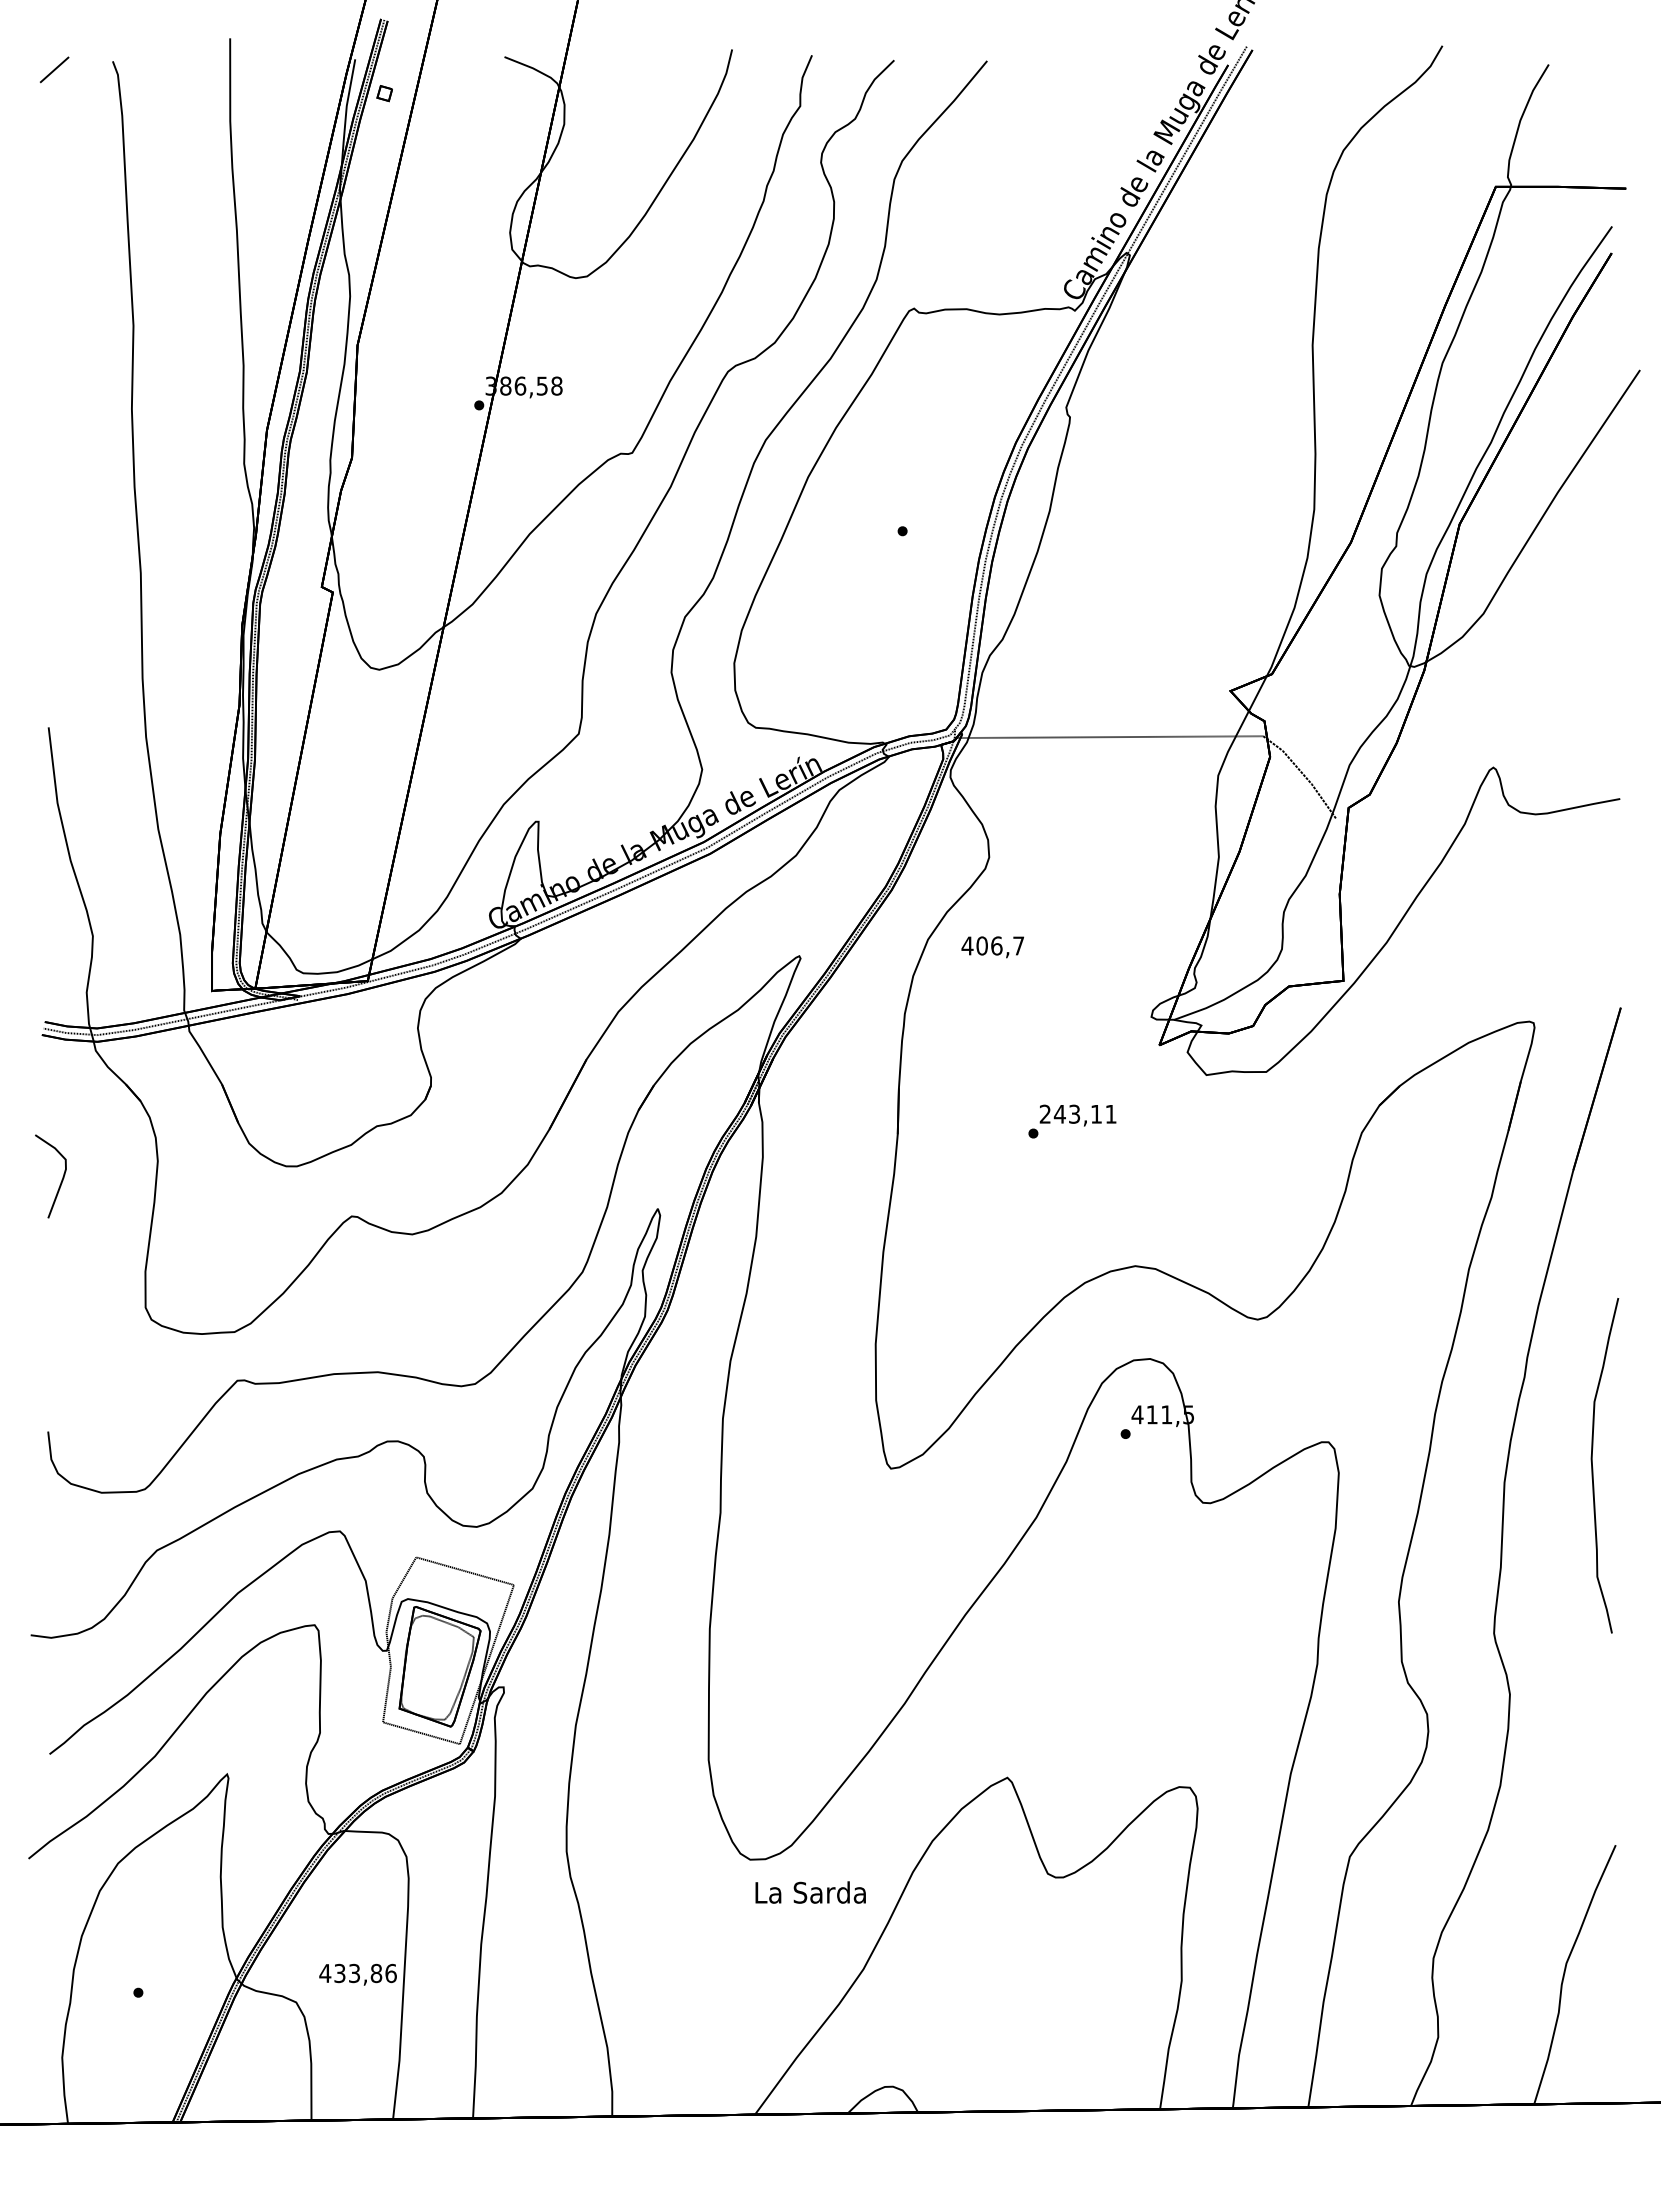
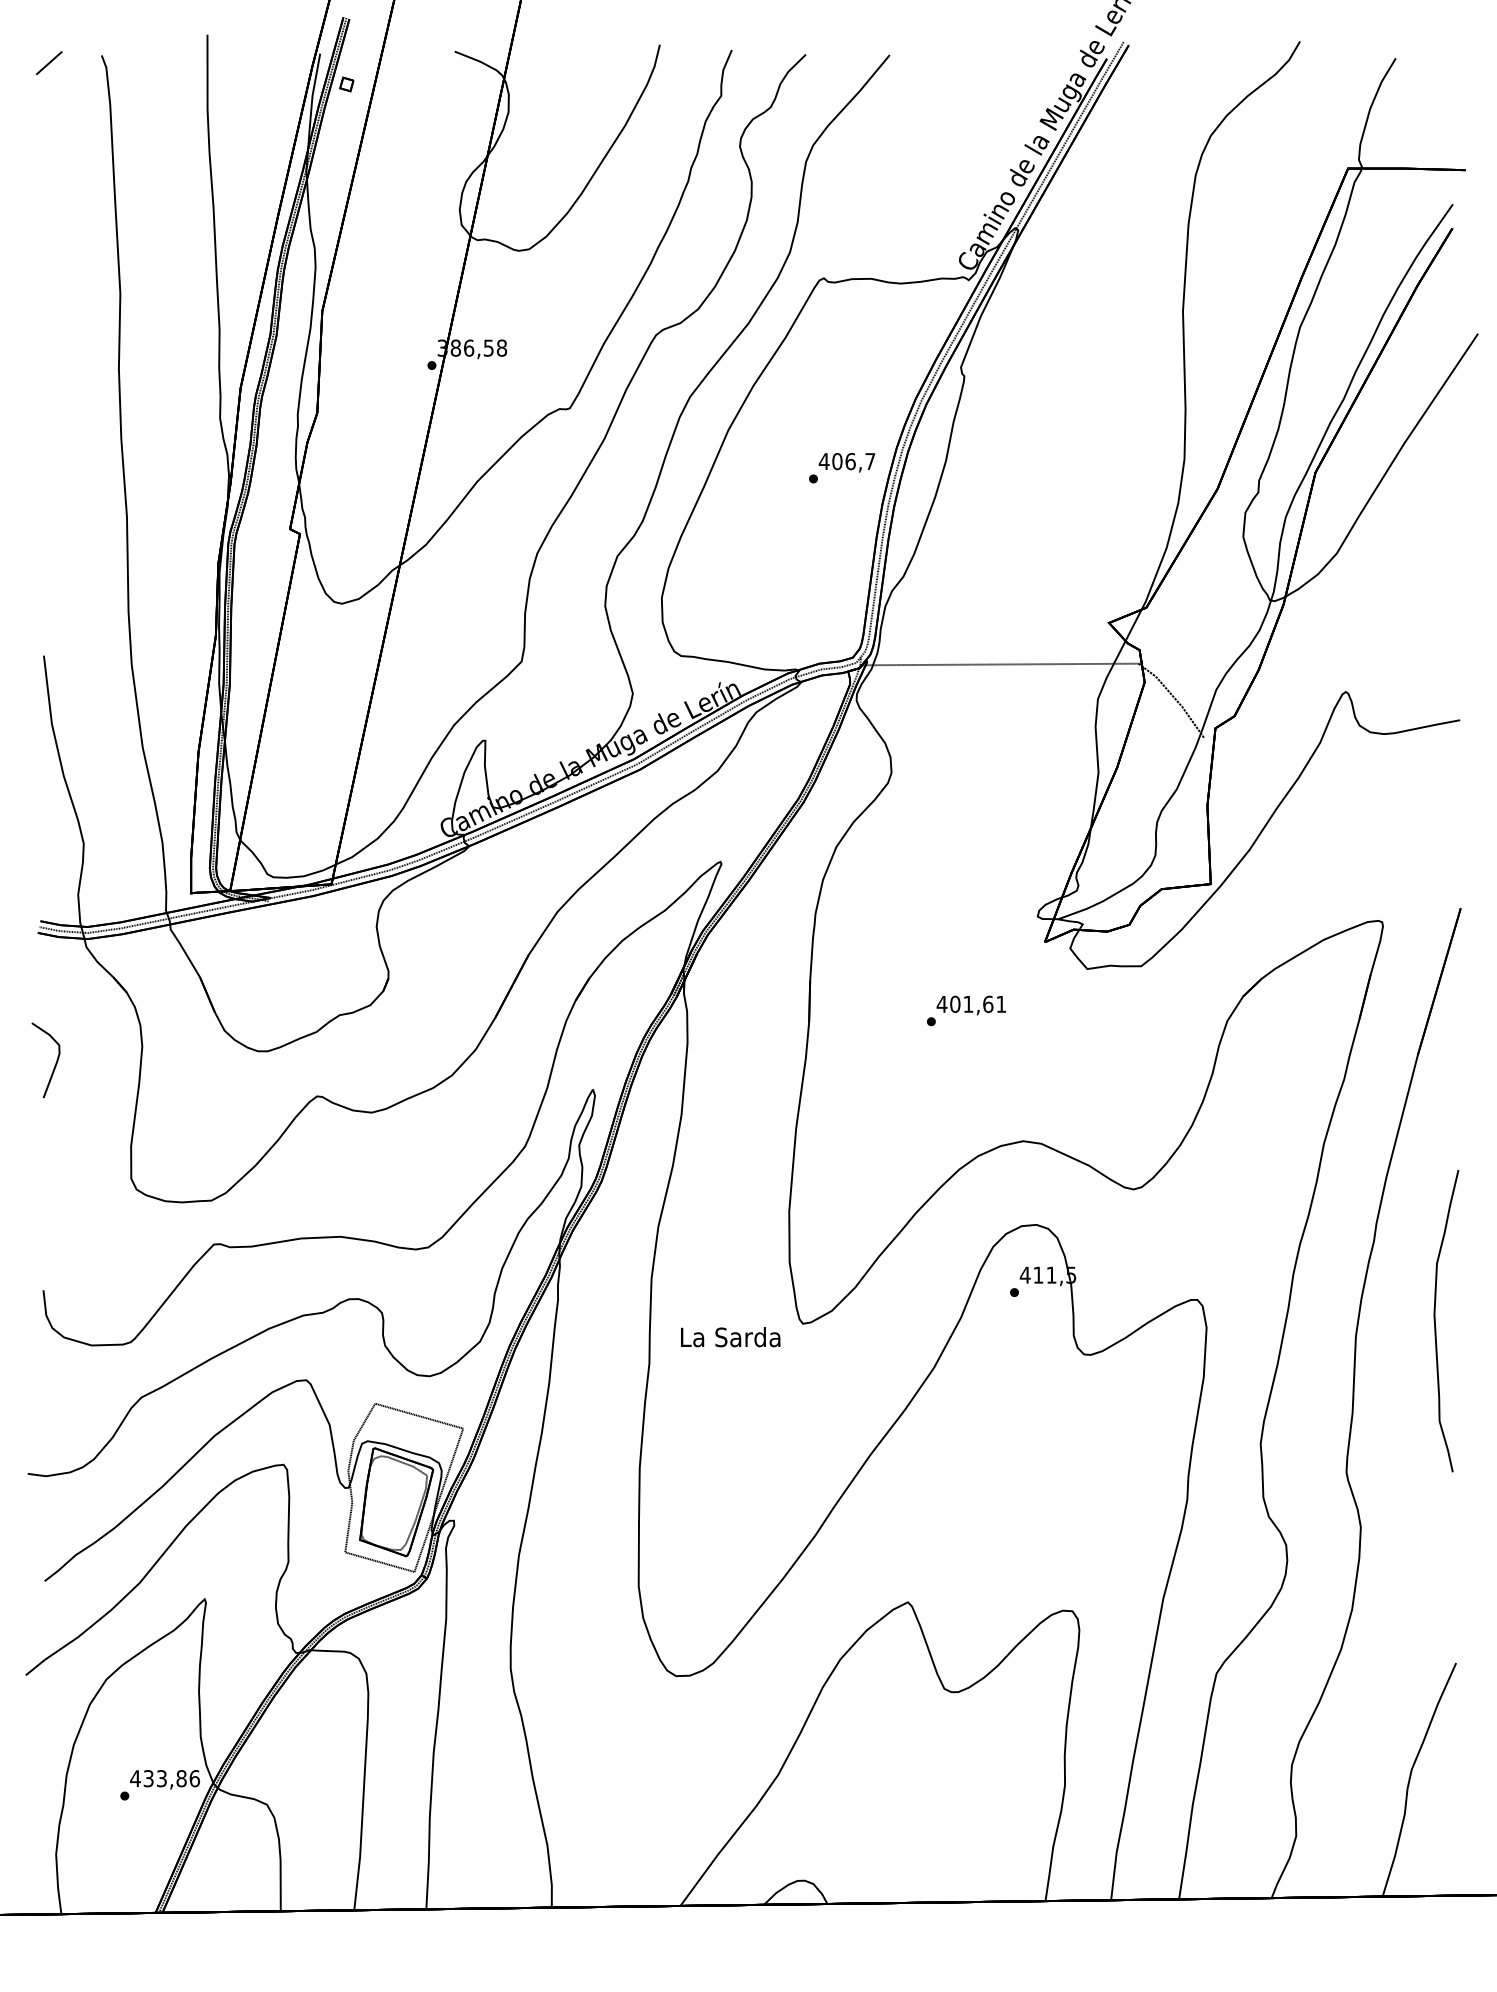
text: (992, 947) -> (846, 462), moved
text: (1070, 1113) -> (964, 1003), 243,11 -> 401,61
text: (810, 1892) -> (730, 1337), moved
text: (357, 1974) -> (164, 1779), moved

